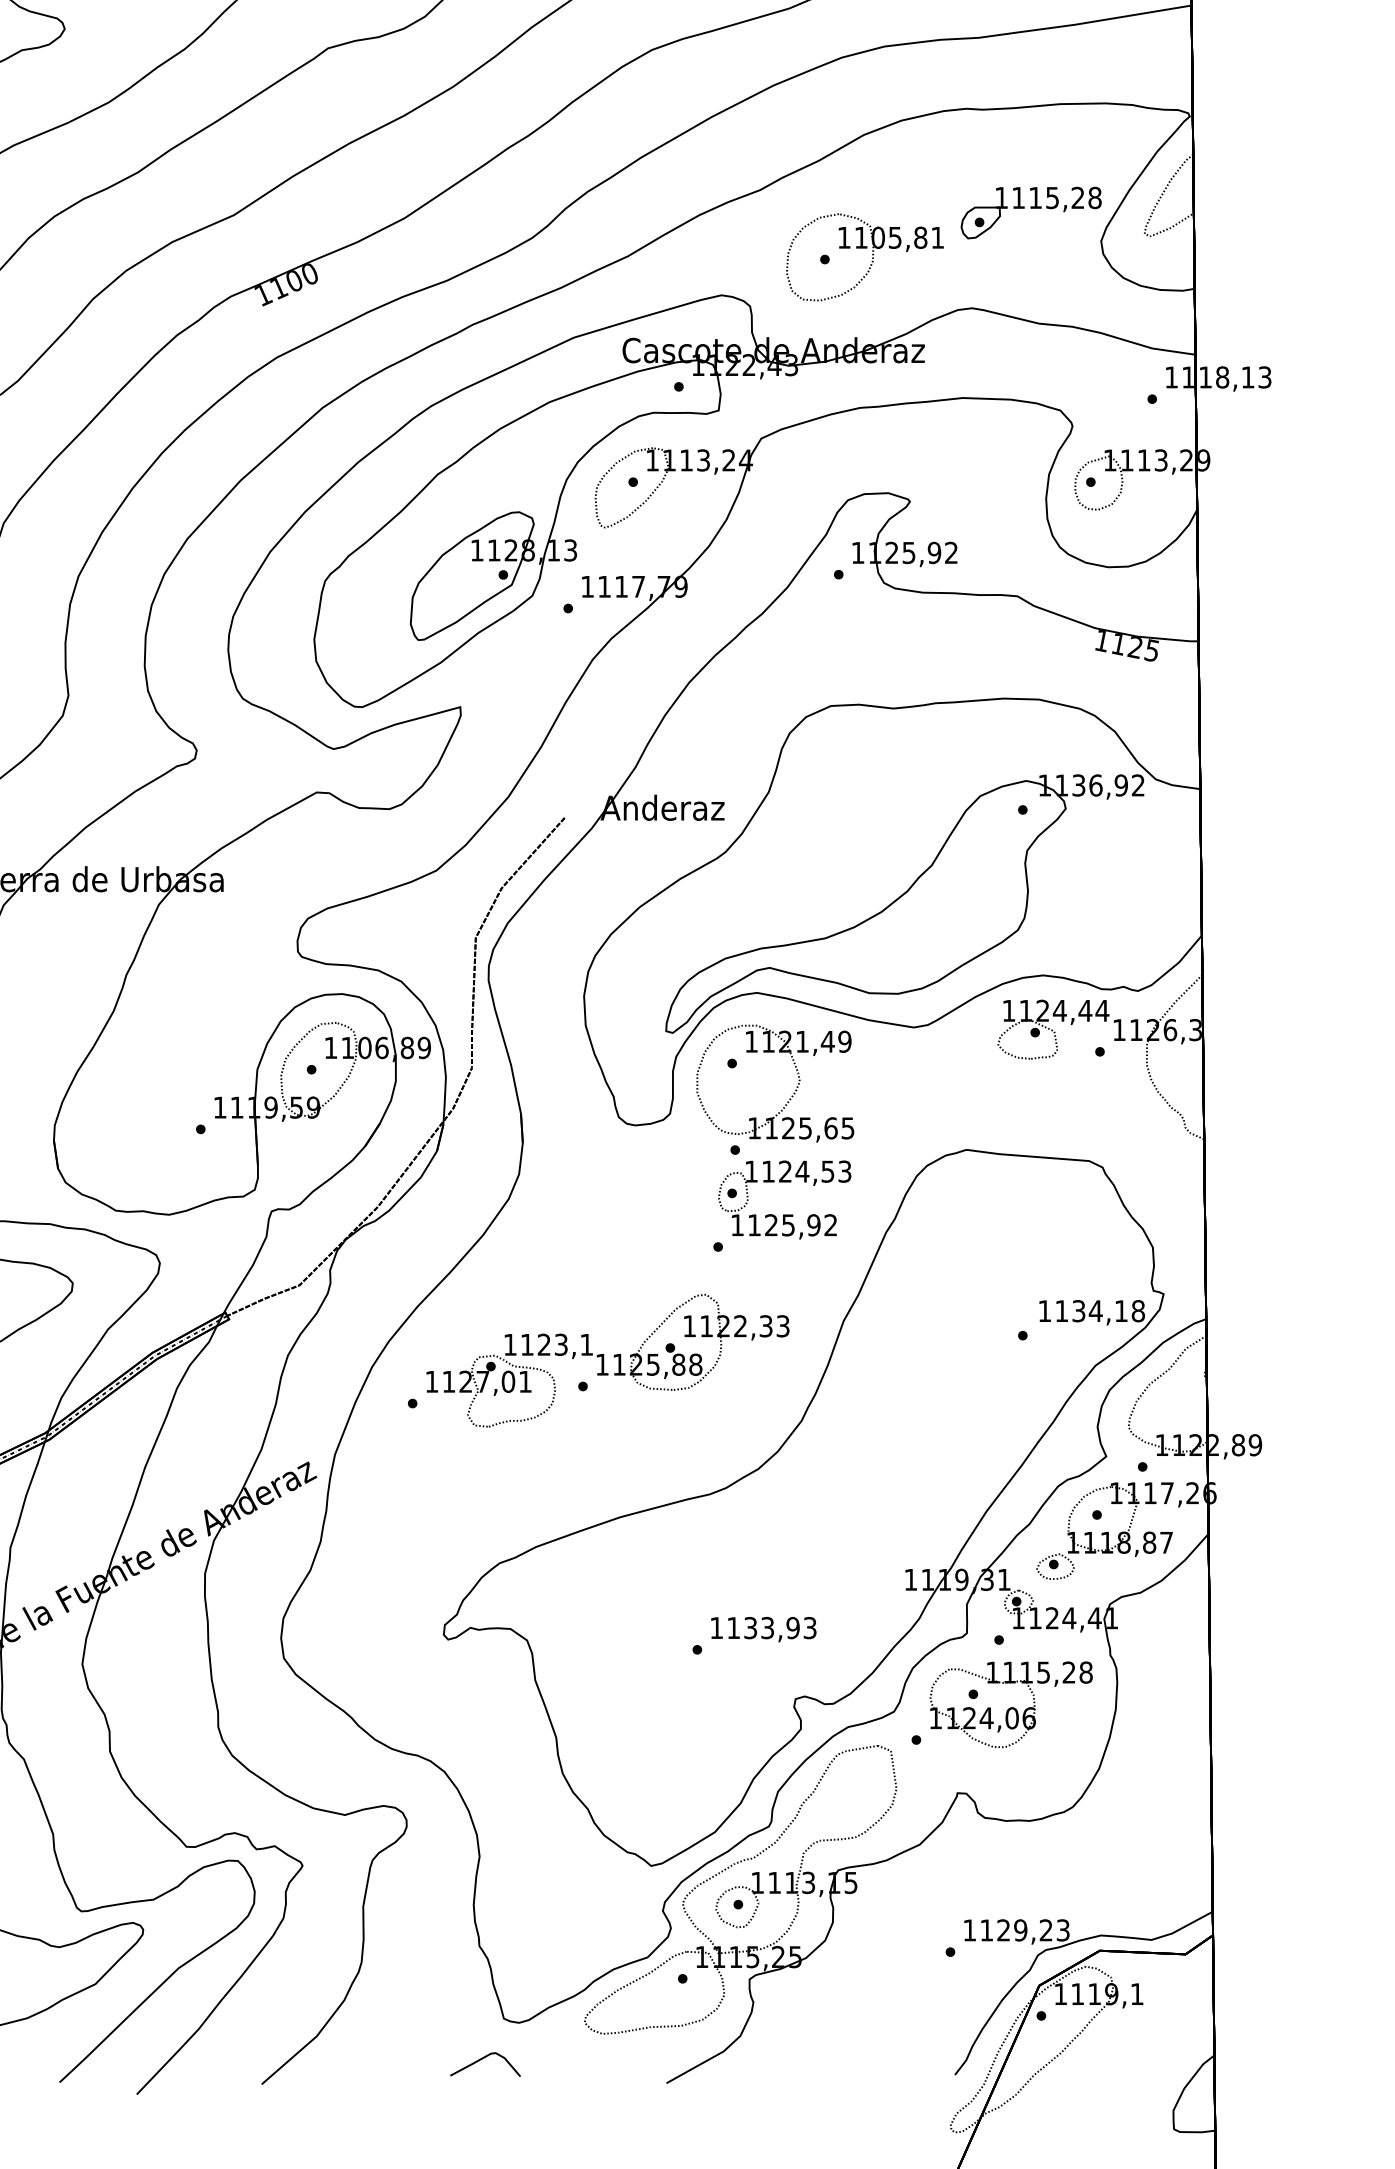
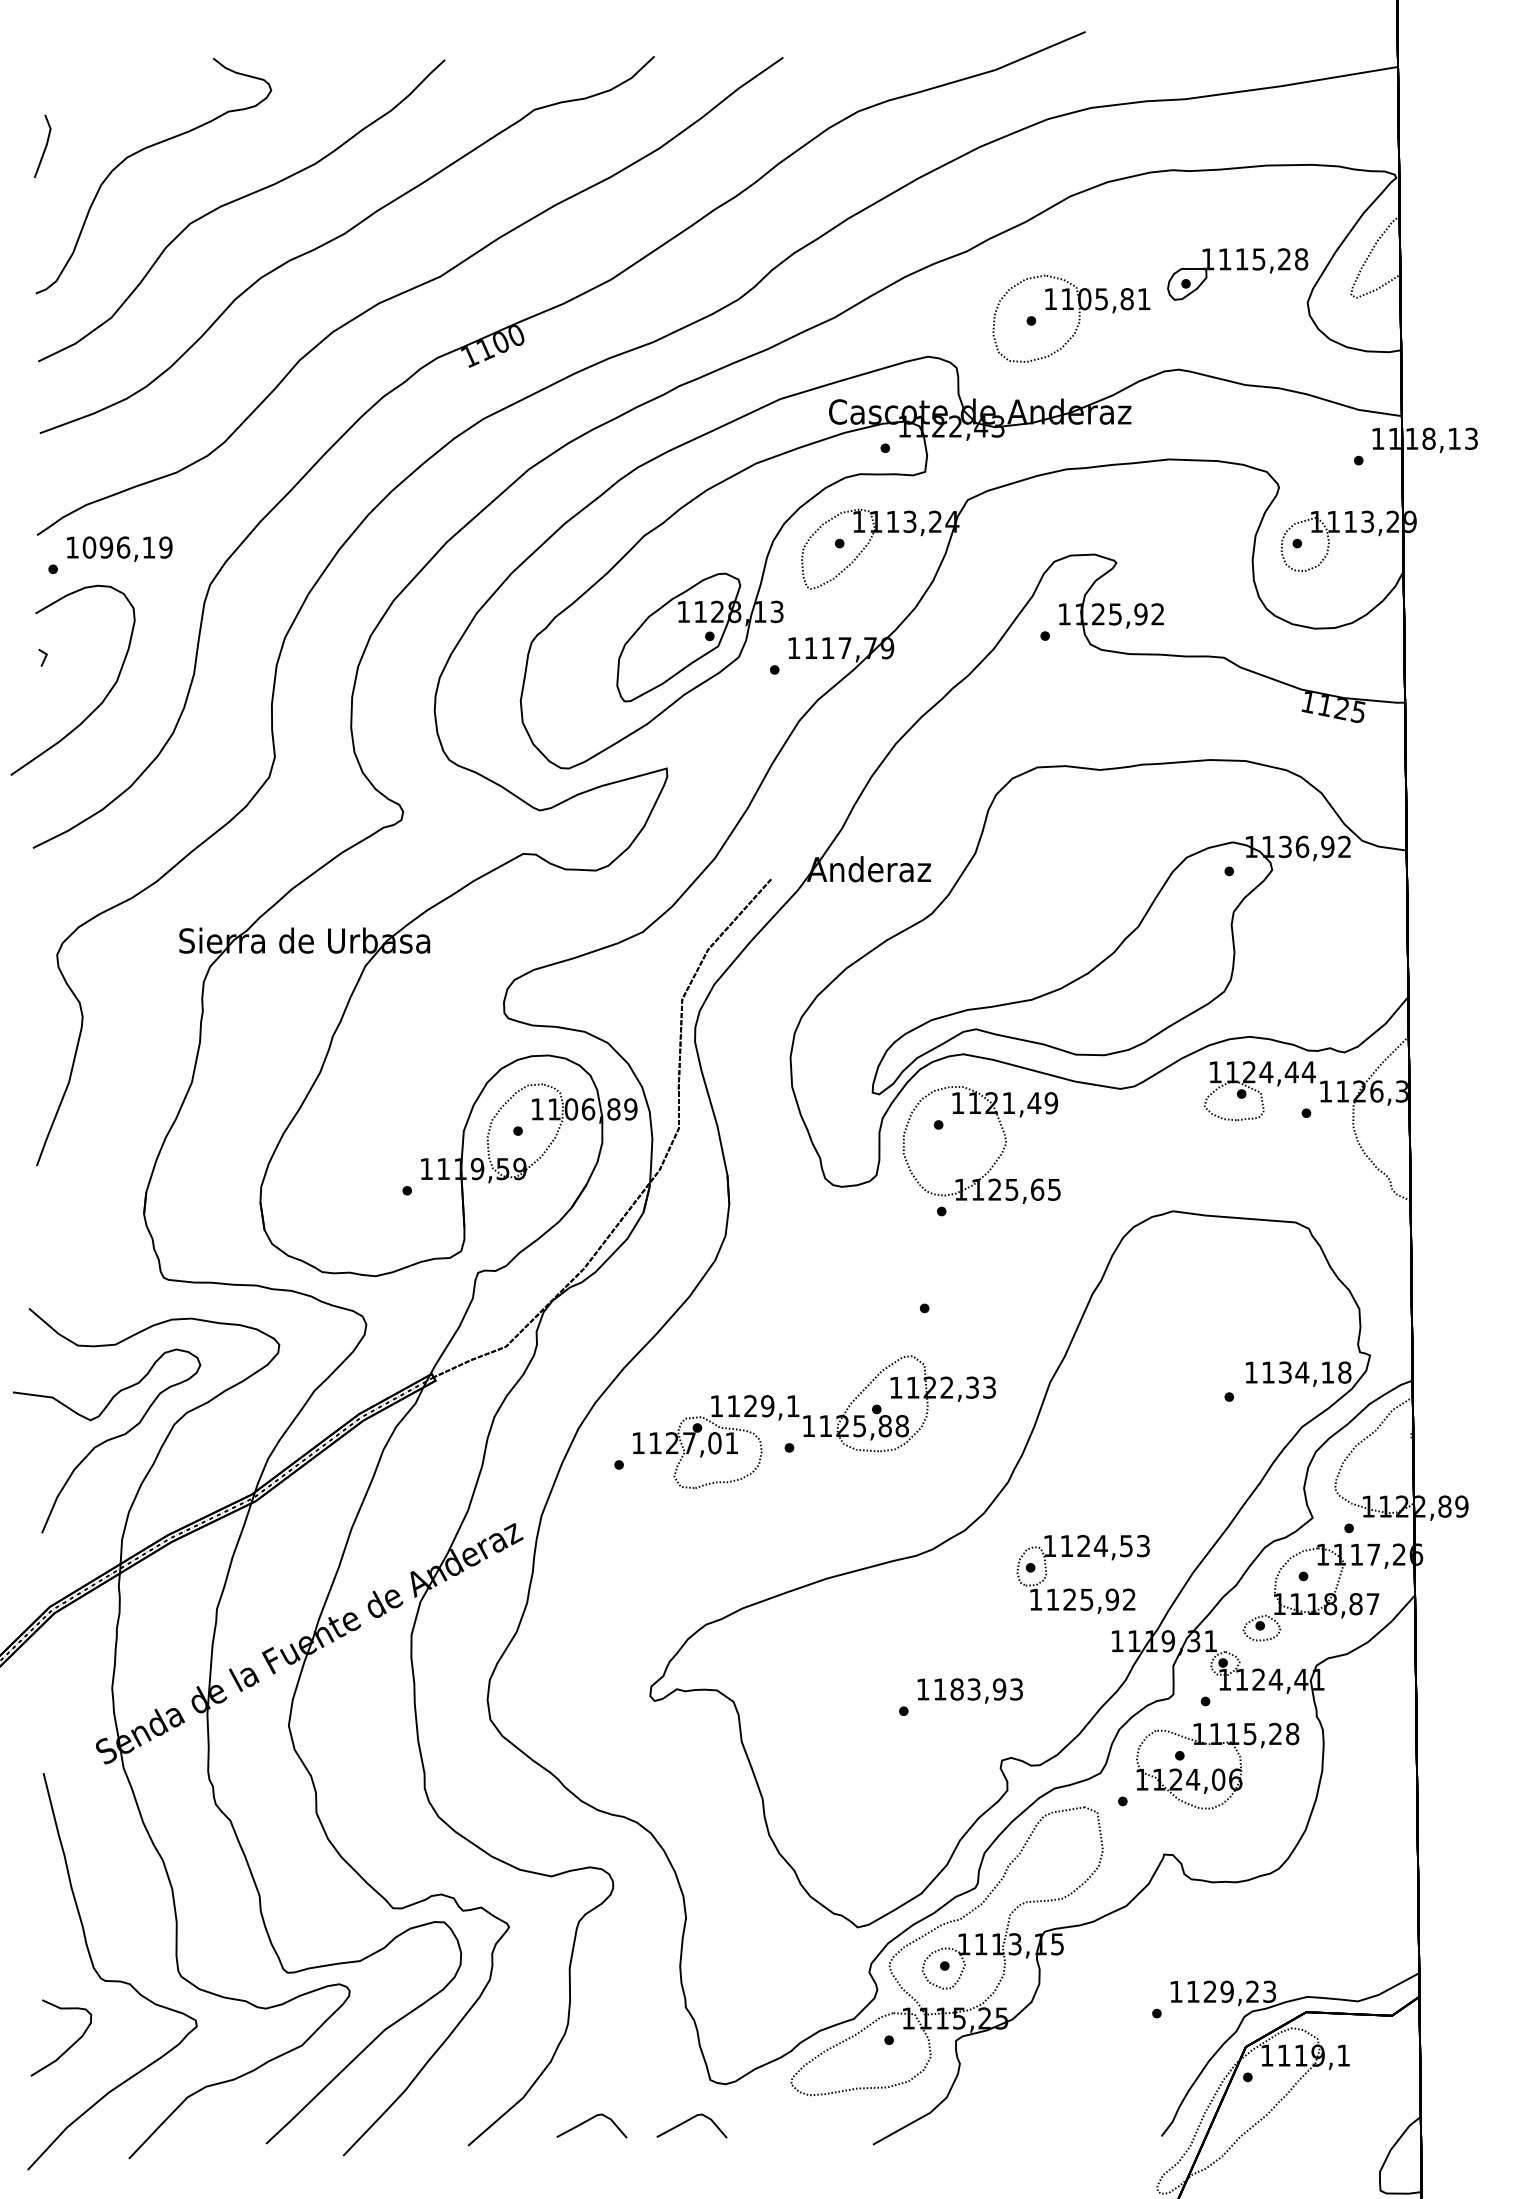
part: (784, 1215) -> (1082, 1589), moved
text: (561, 1345) -> (767, 1406), 1123,1 -> 1129,1
text: (750, 1628) -> (956, 1689), 1133,93 -> 1183,93
curve: (382, 2060) -> (588, 2121), added

